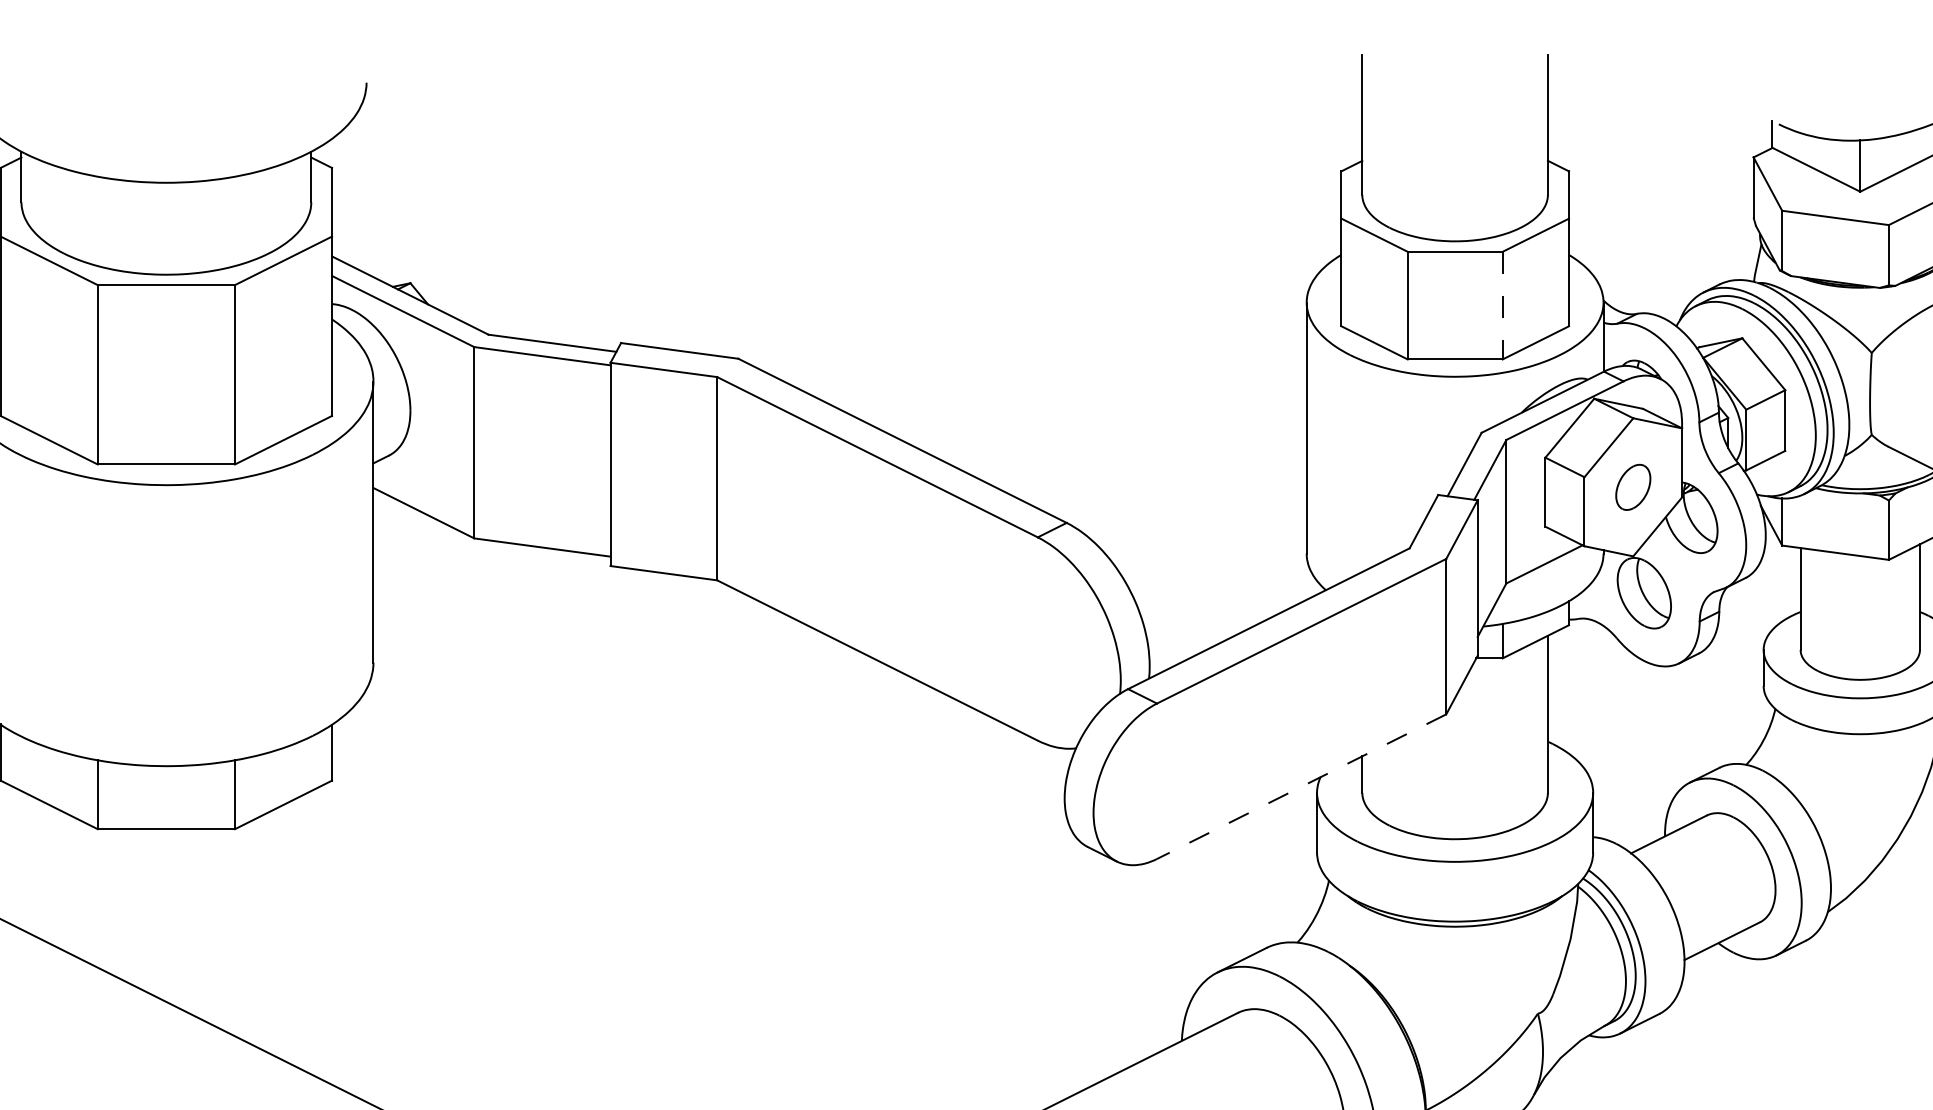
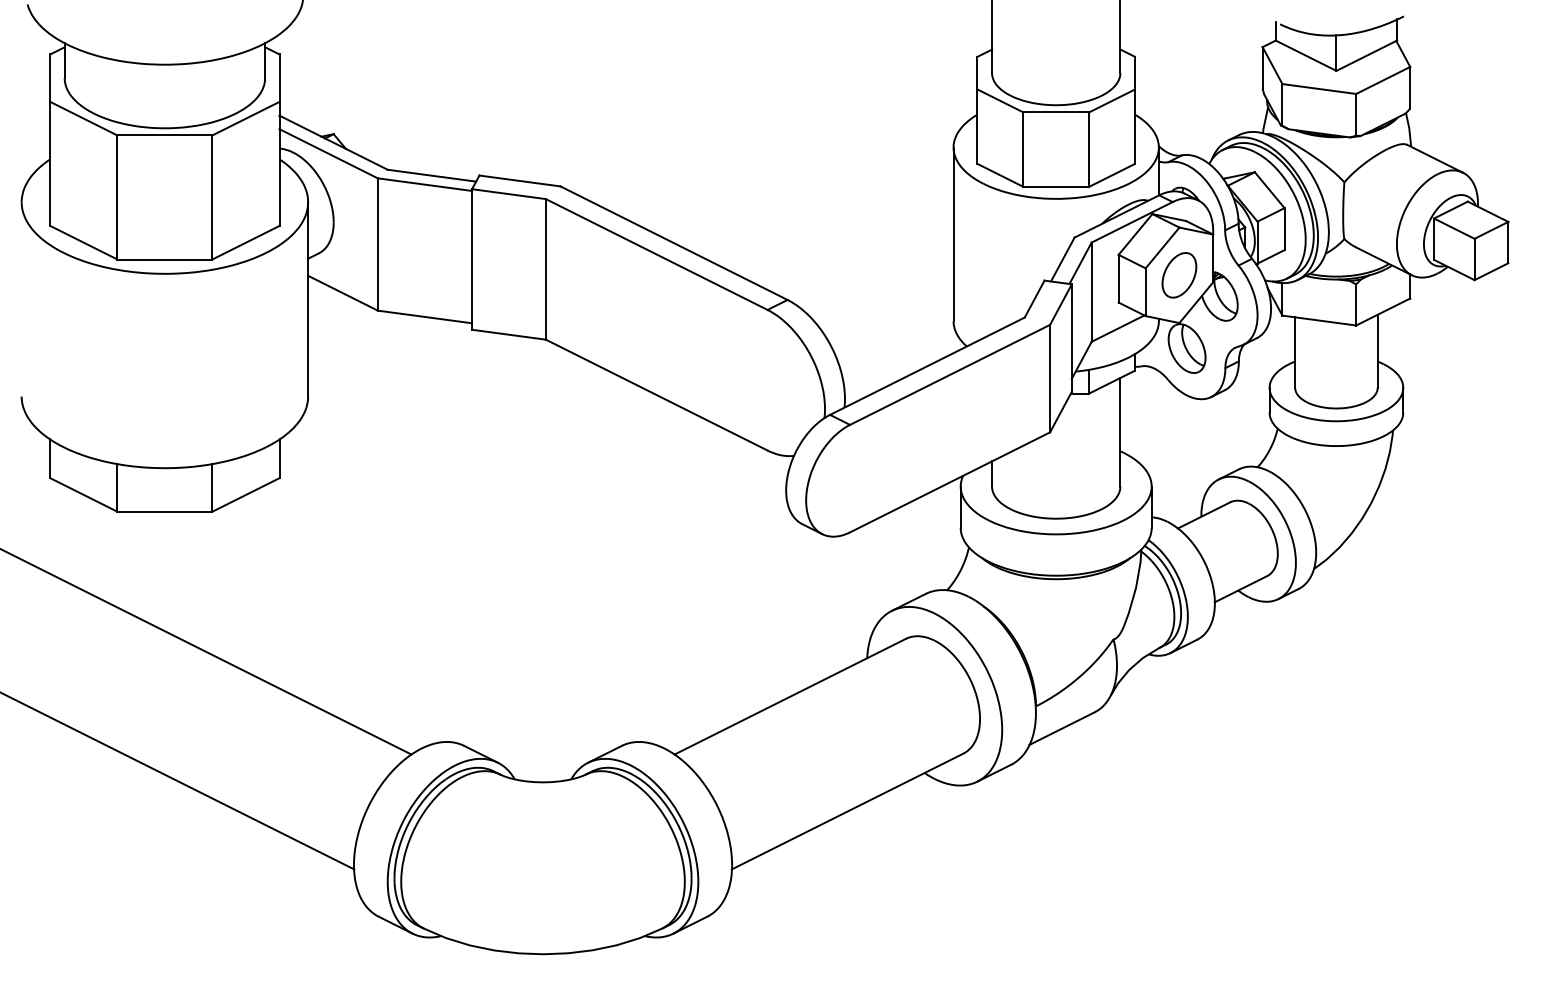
line: (1503, 306) -> (1089, 150), dashed -> solid
part: (1633, 487) -> (1179, 275), size x1.43
line: (1302, 786) -> (950, 482), dashed -> solid

